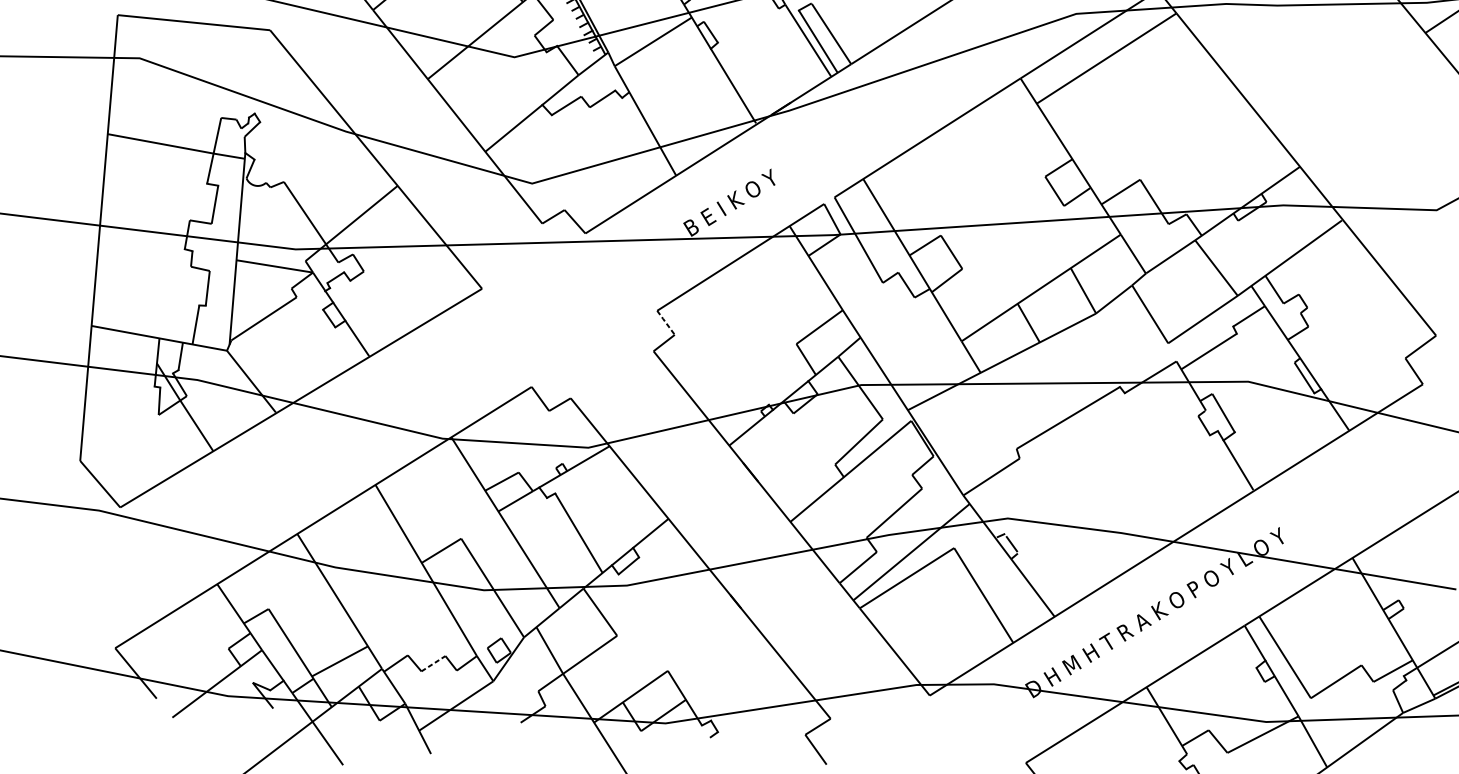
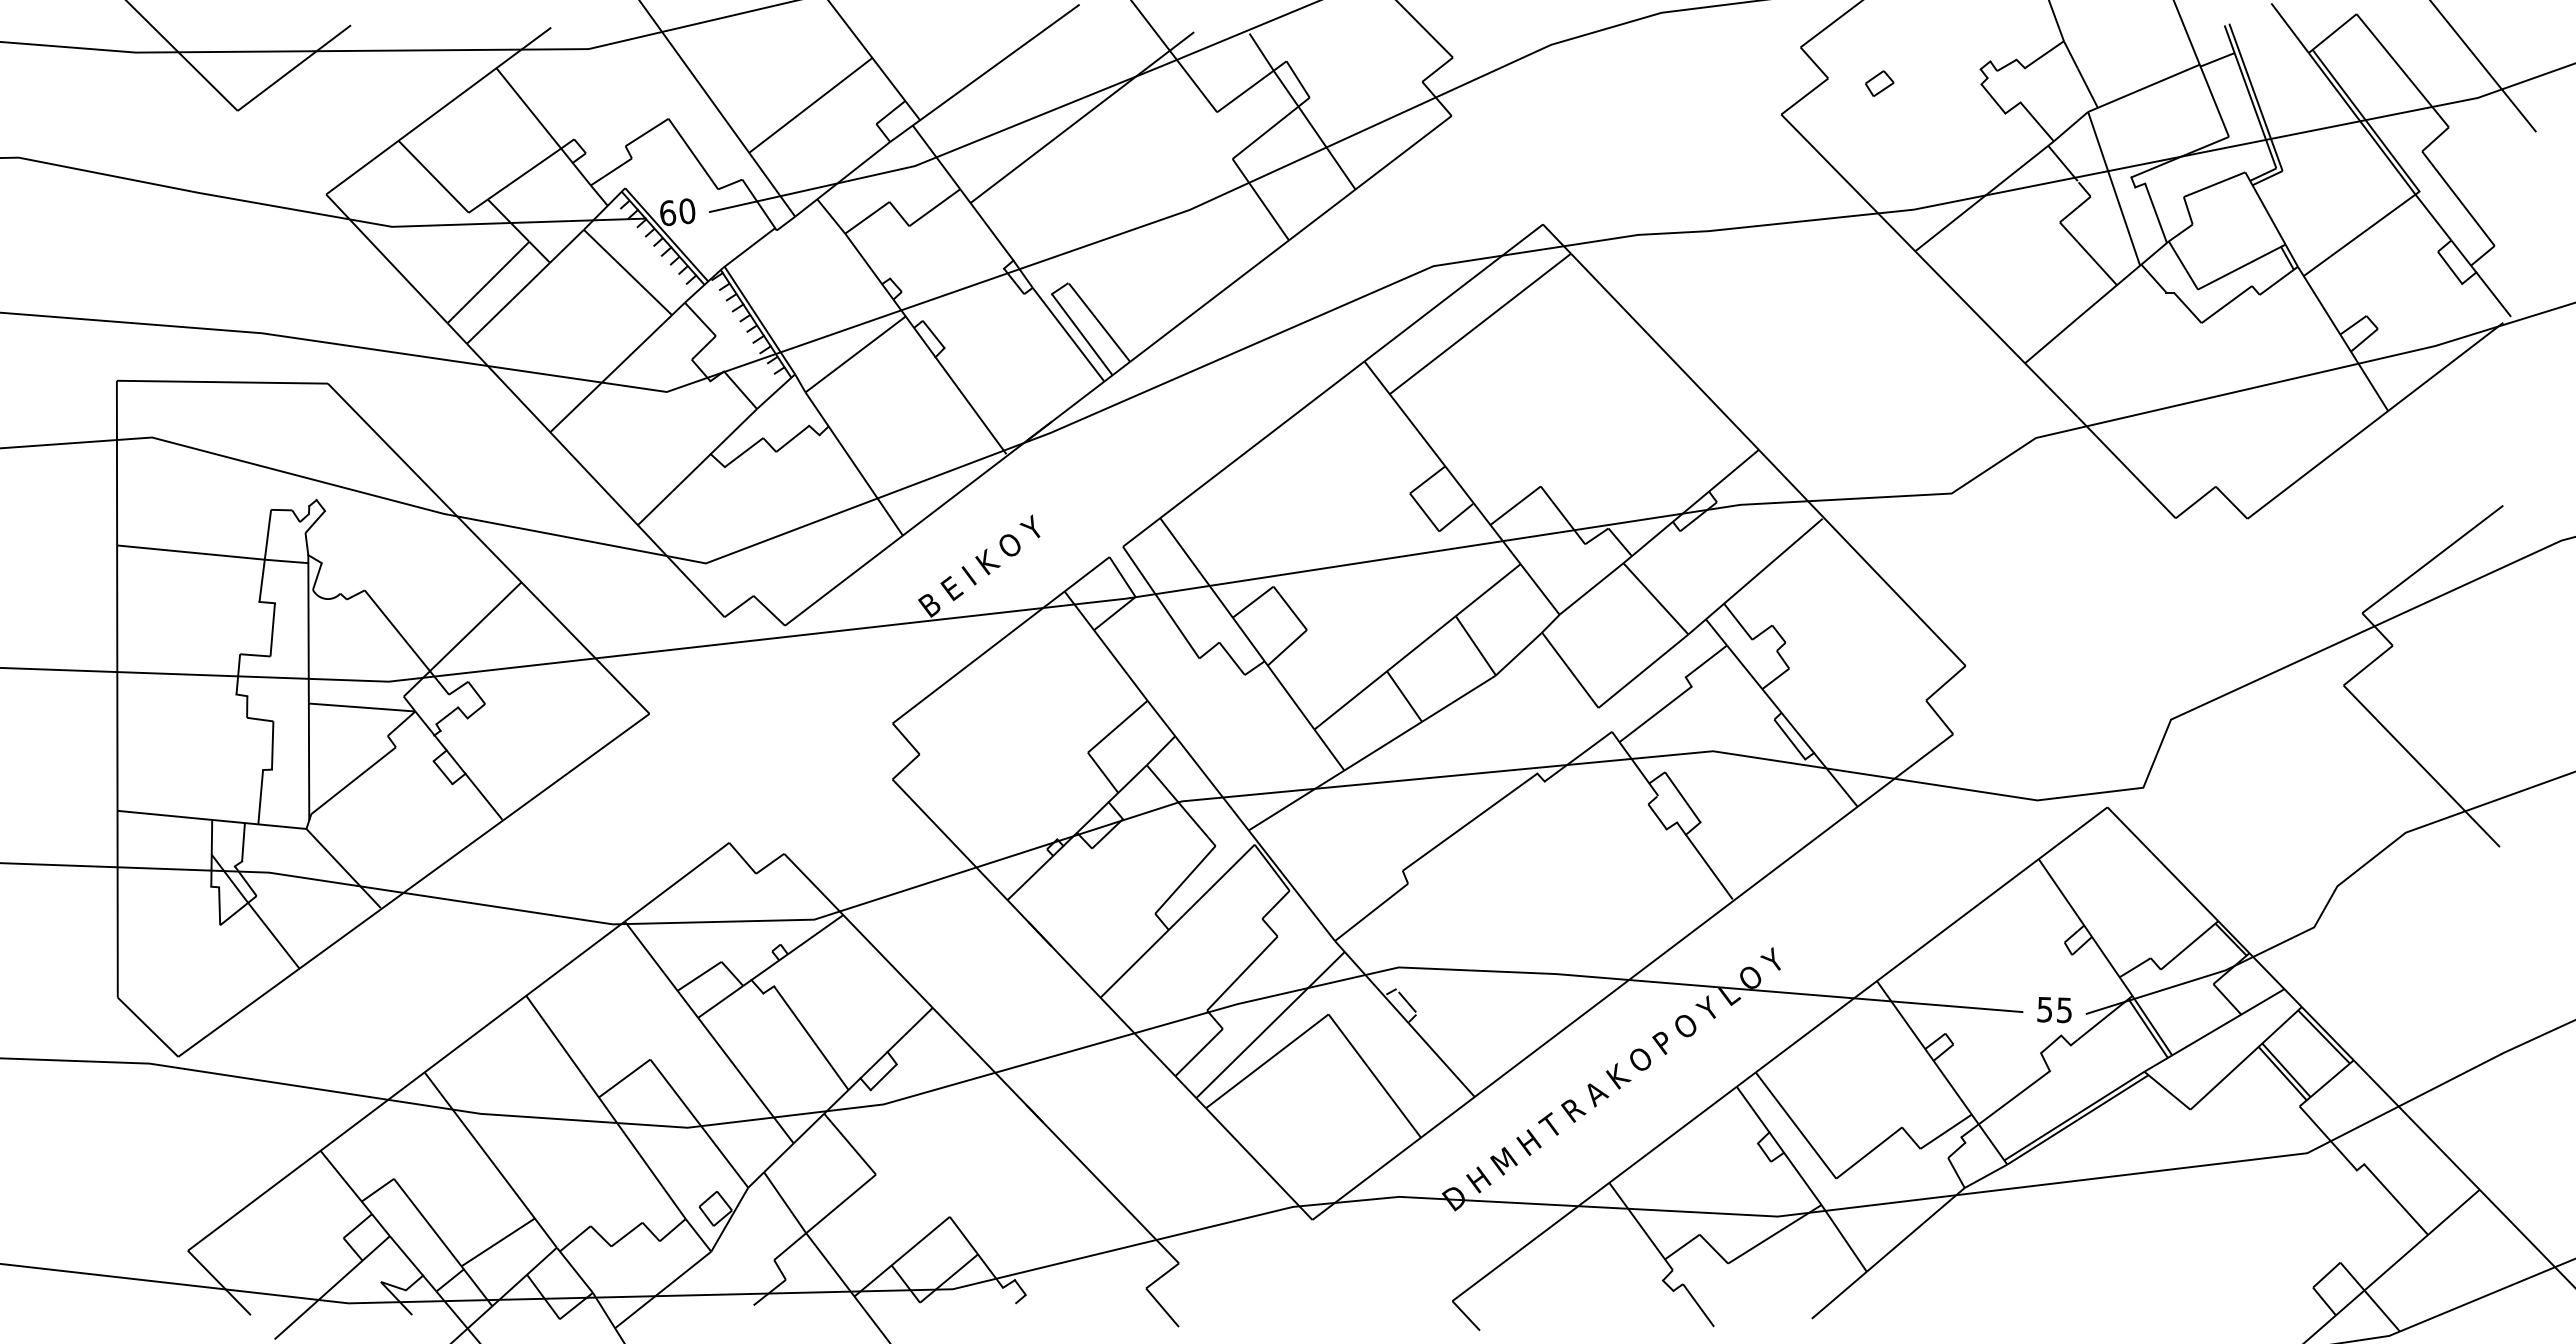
line: (666, 322) -> (906, 738), dashed -> solid
line: (433, 663) -> (627, 1234), dashed -> solid

